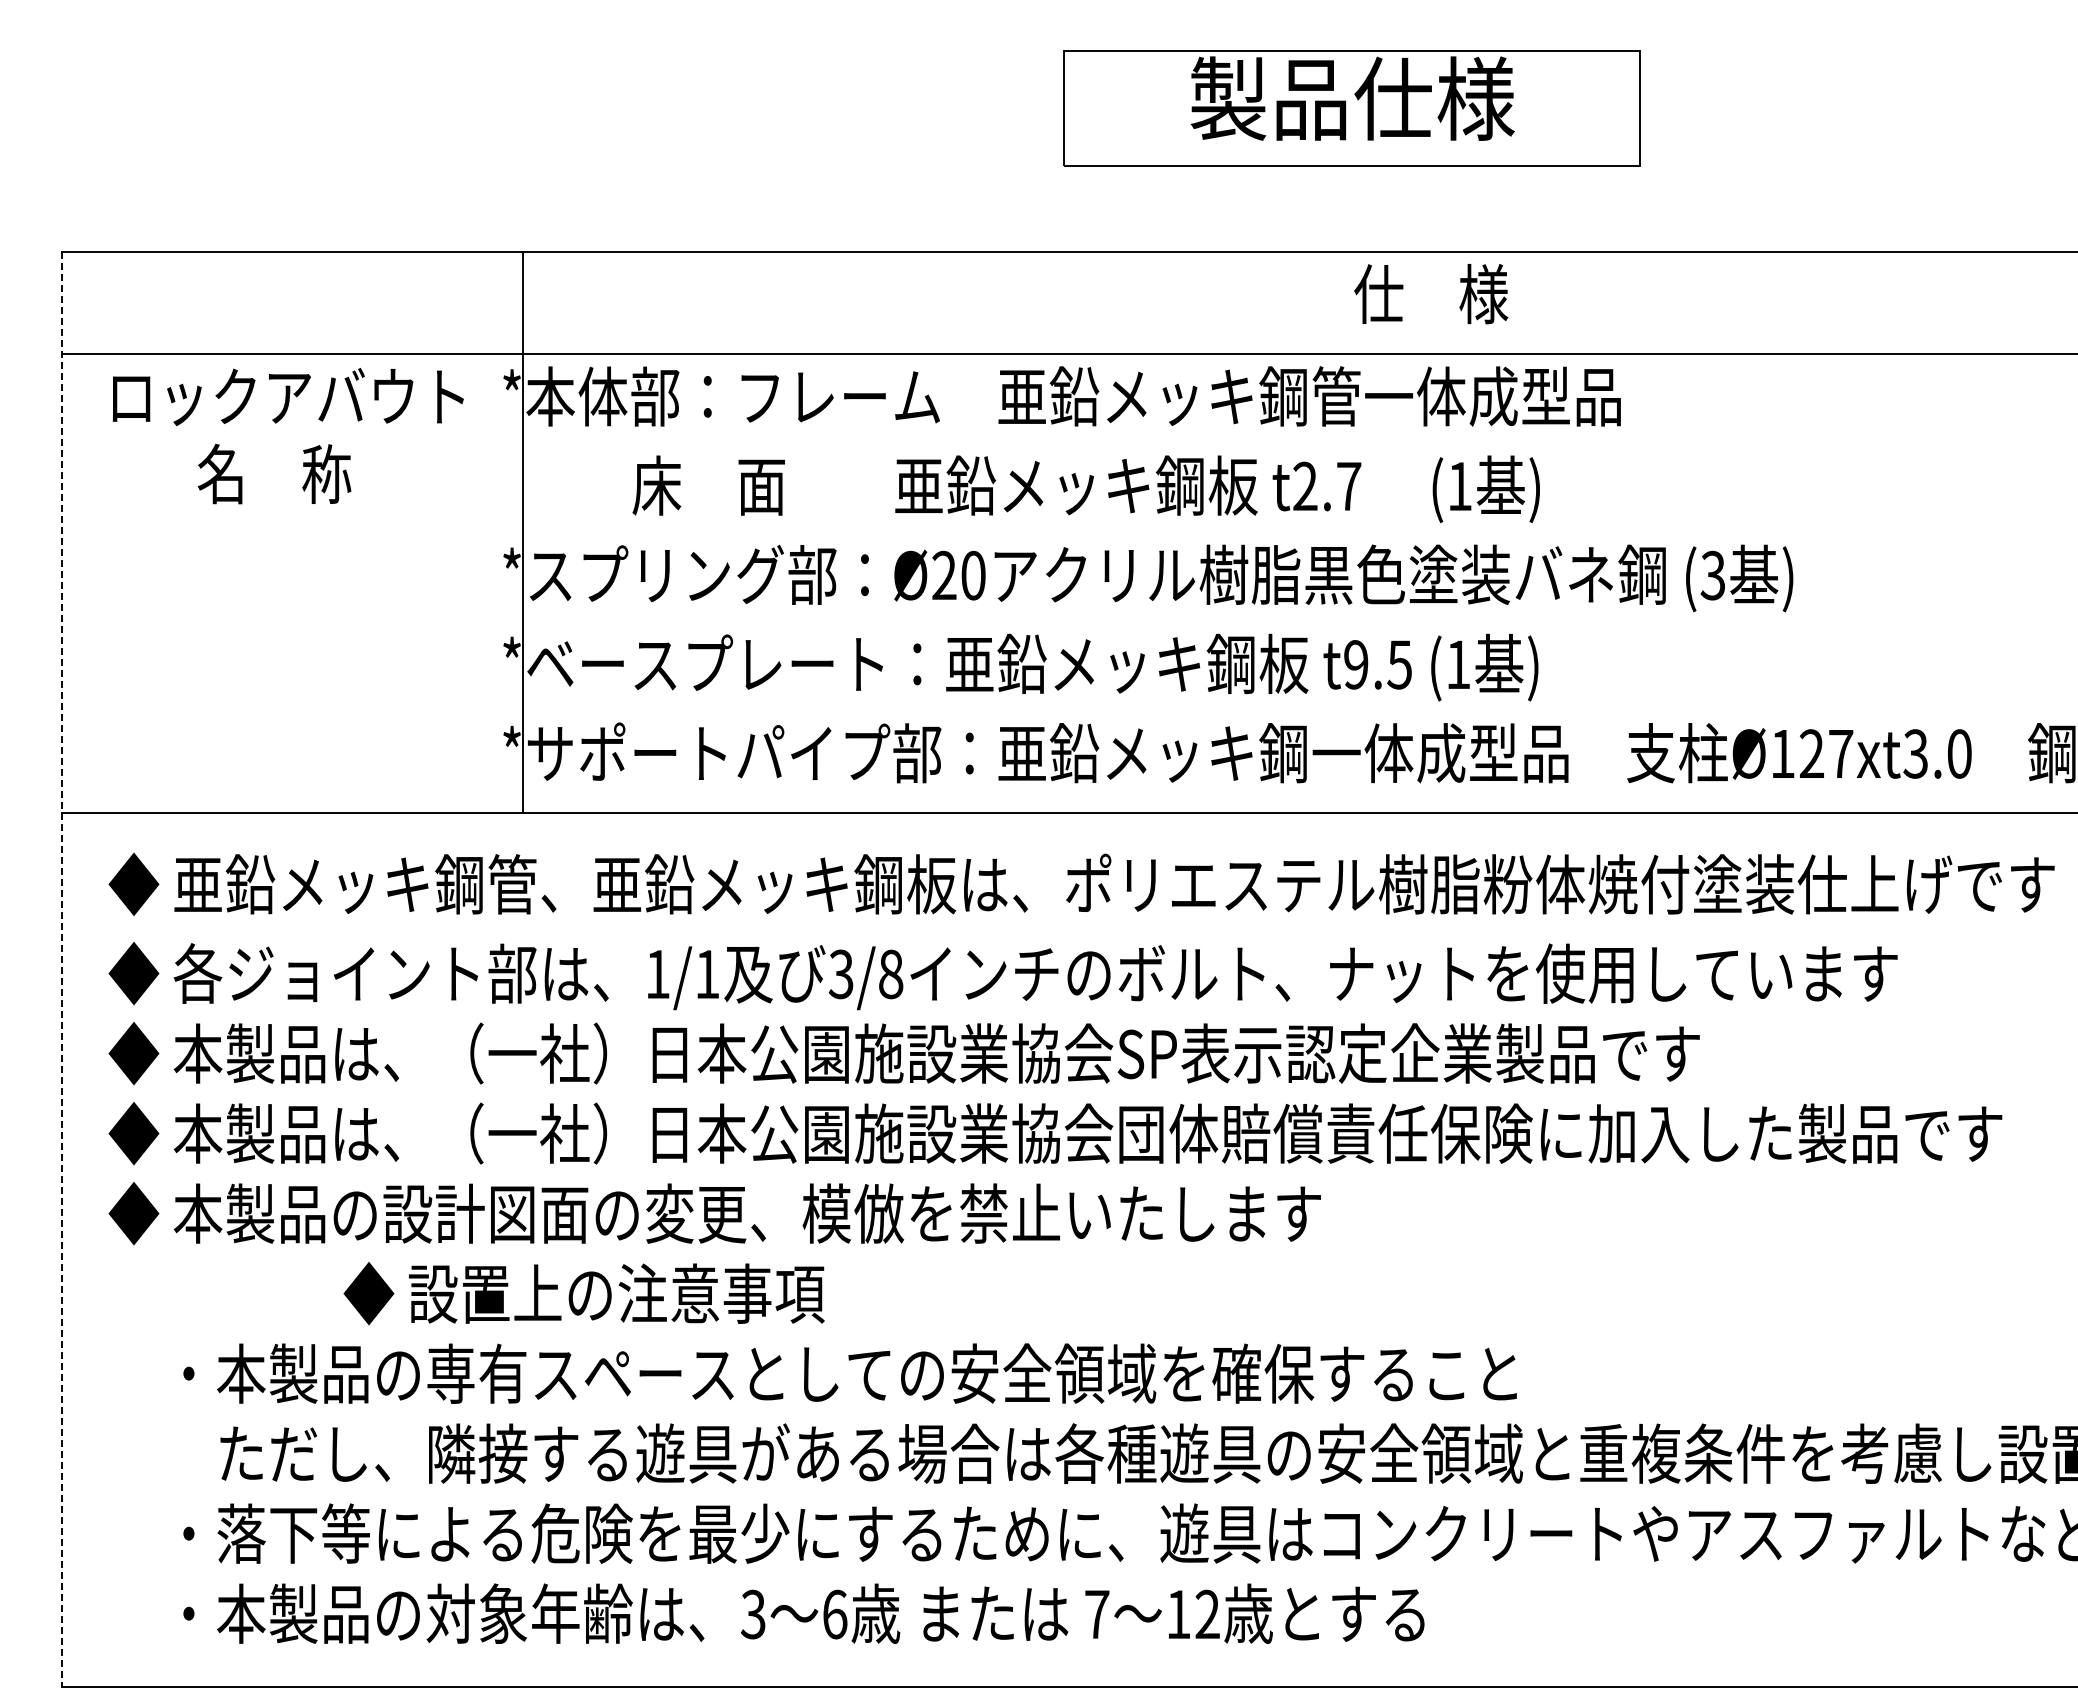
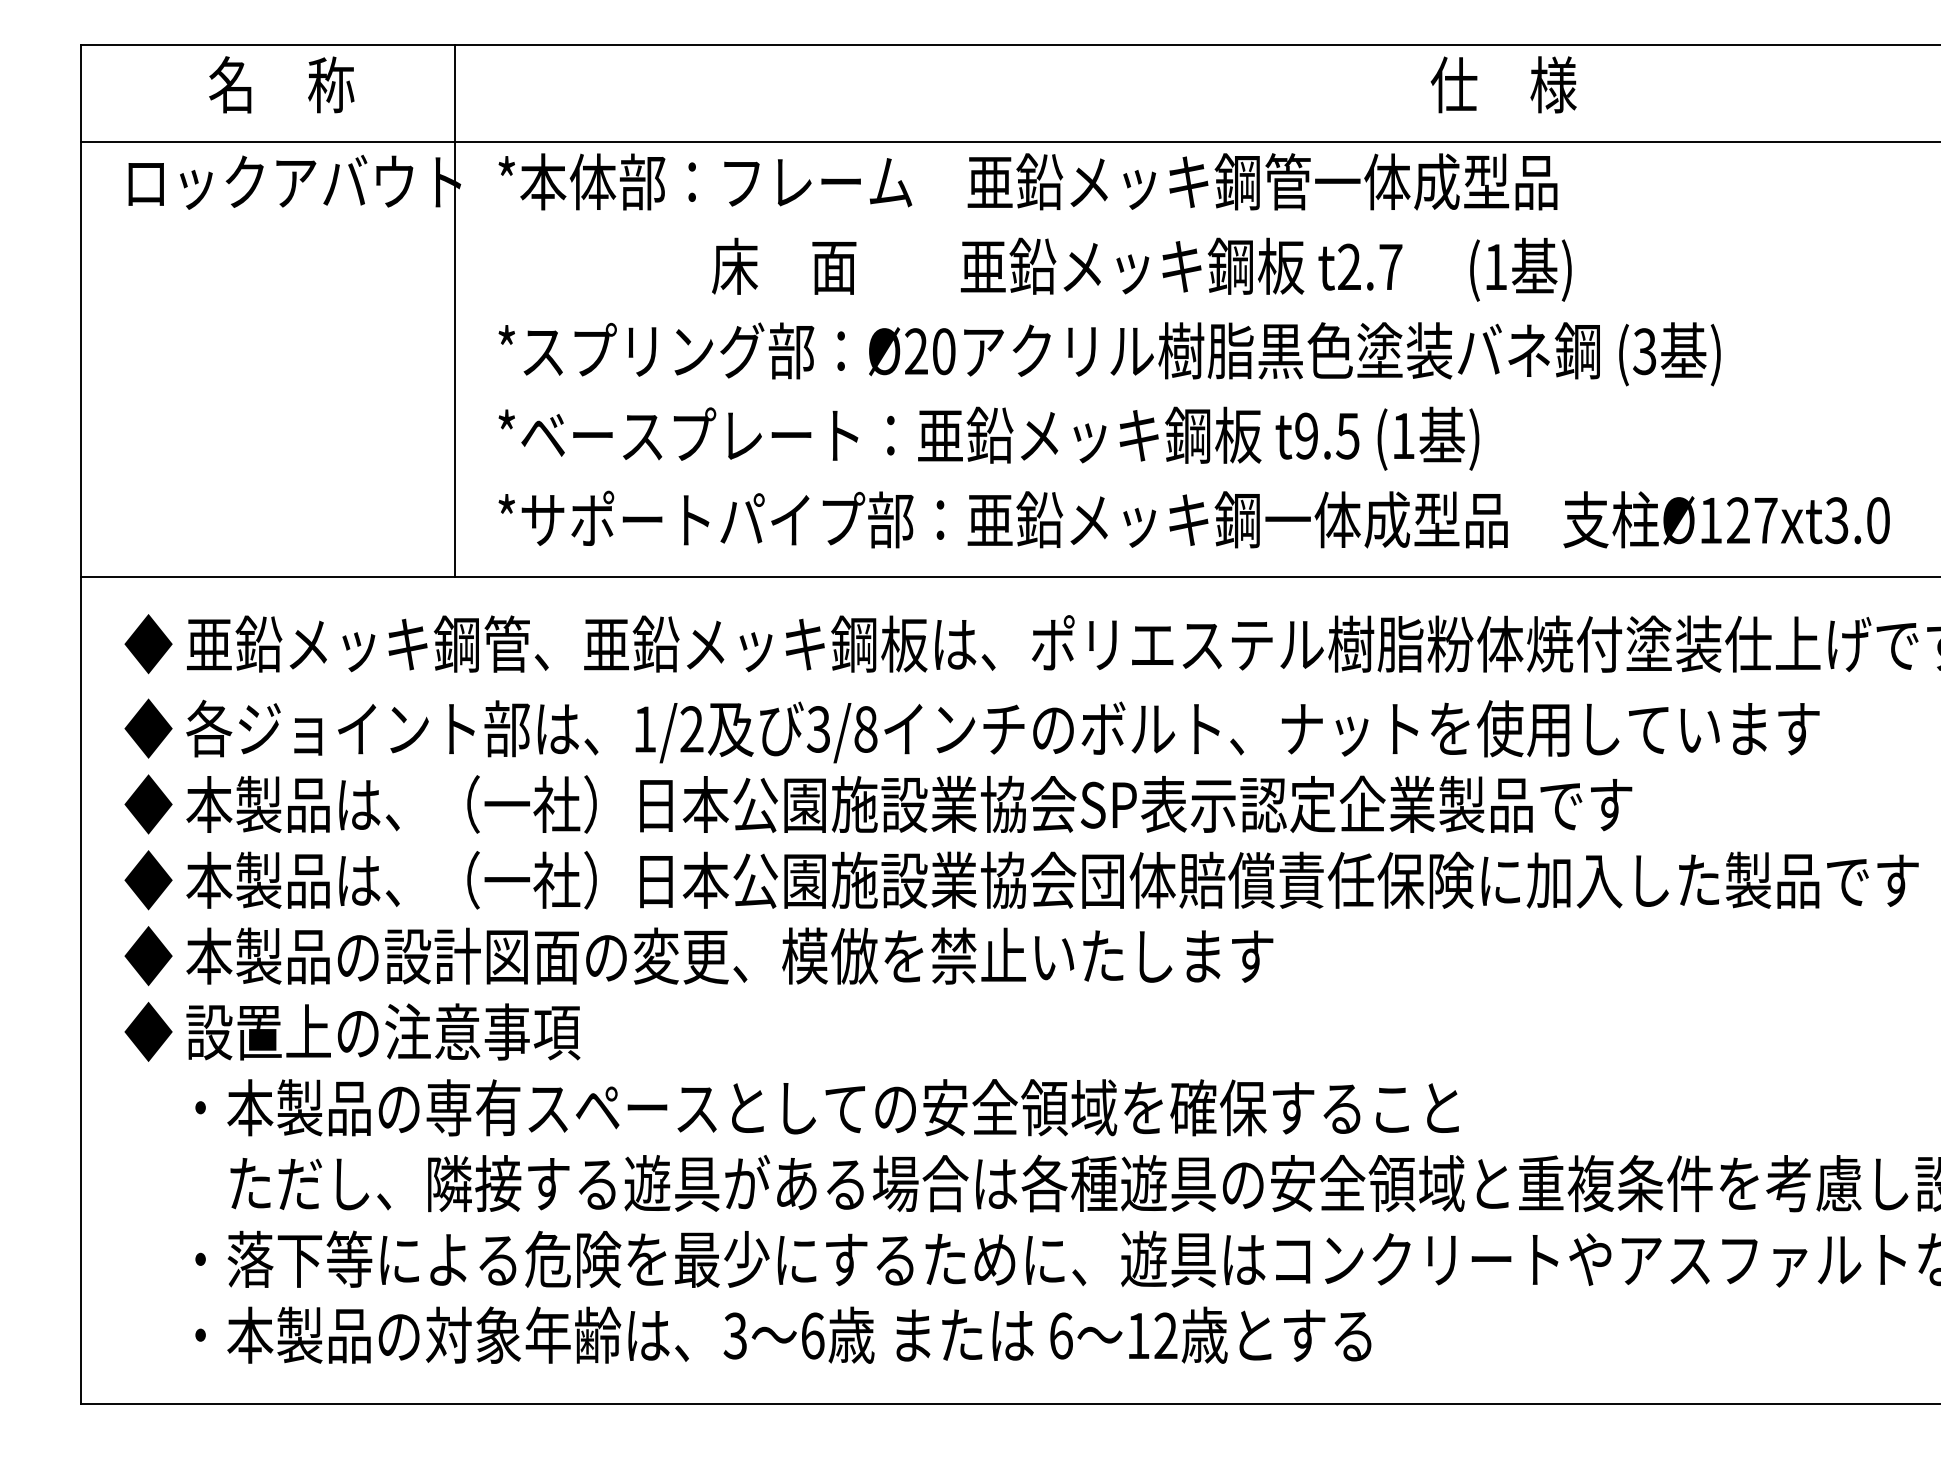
text: (1431, 294) -> (1503, 85), moved
text: (274, 473) -> (281, 84), moved
text: (1085, 489) -> (1141, 270), moved
line: (523, 532) -> (455, 310), moved
line: (62, 969) -> (80, 724), dashed -> solid
text: (707, 973) -> (691, 728), 1/1 -> 1/2
text: (583, 1293) -> (351, 1031), moved
text: (1097, 1614) -> (1061, 1335), 7 -> 6

